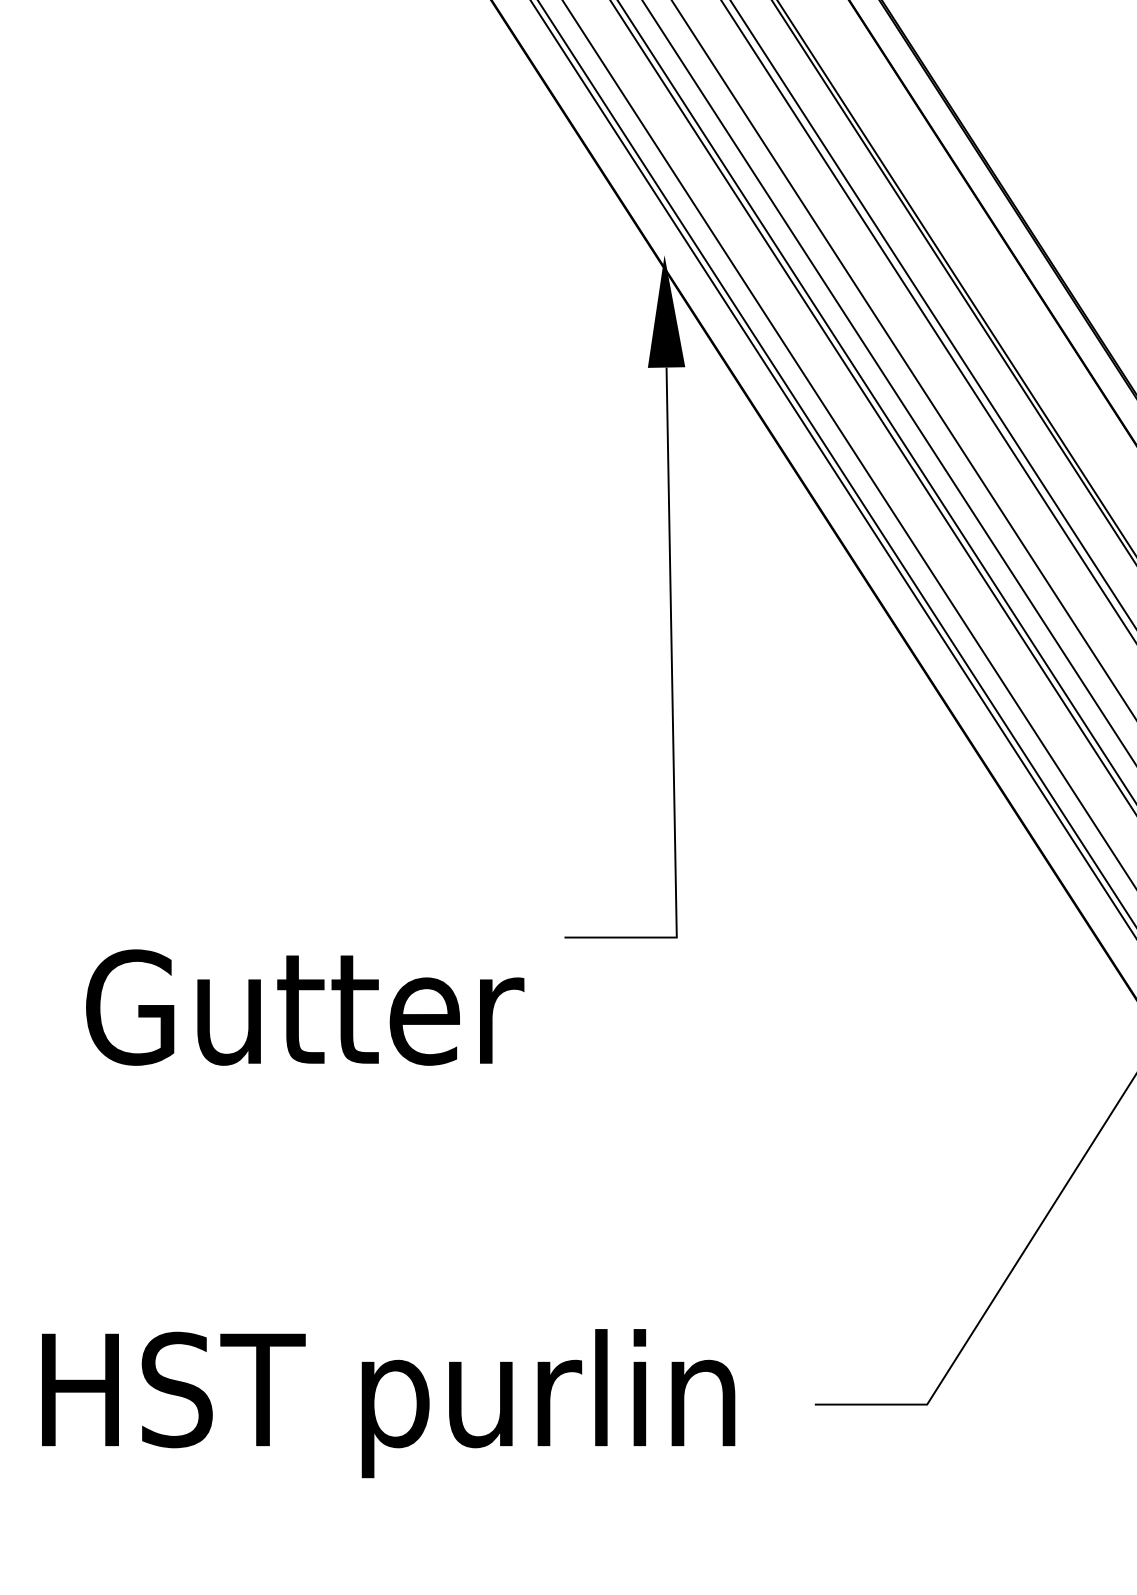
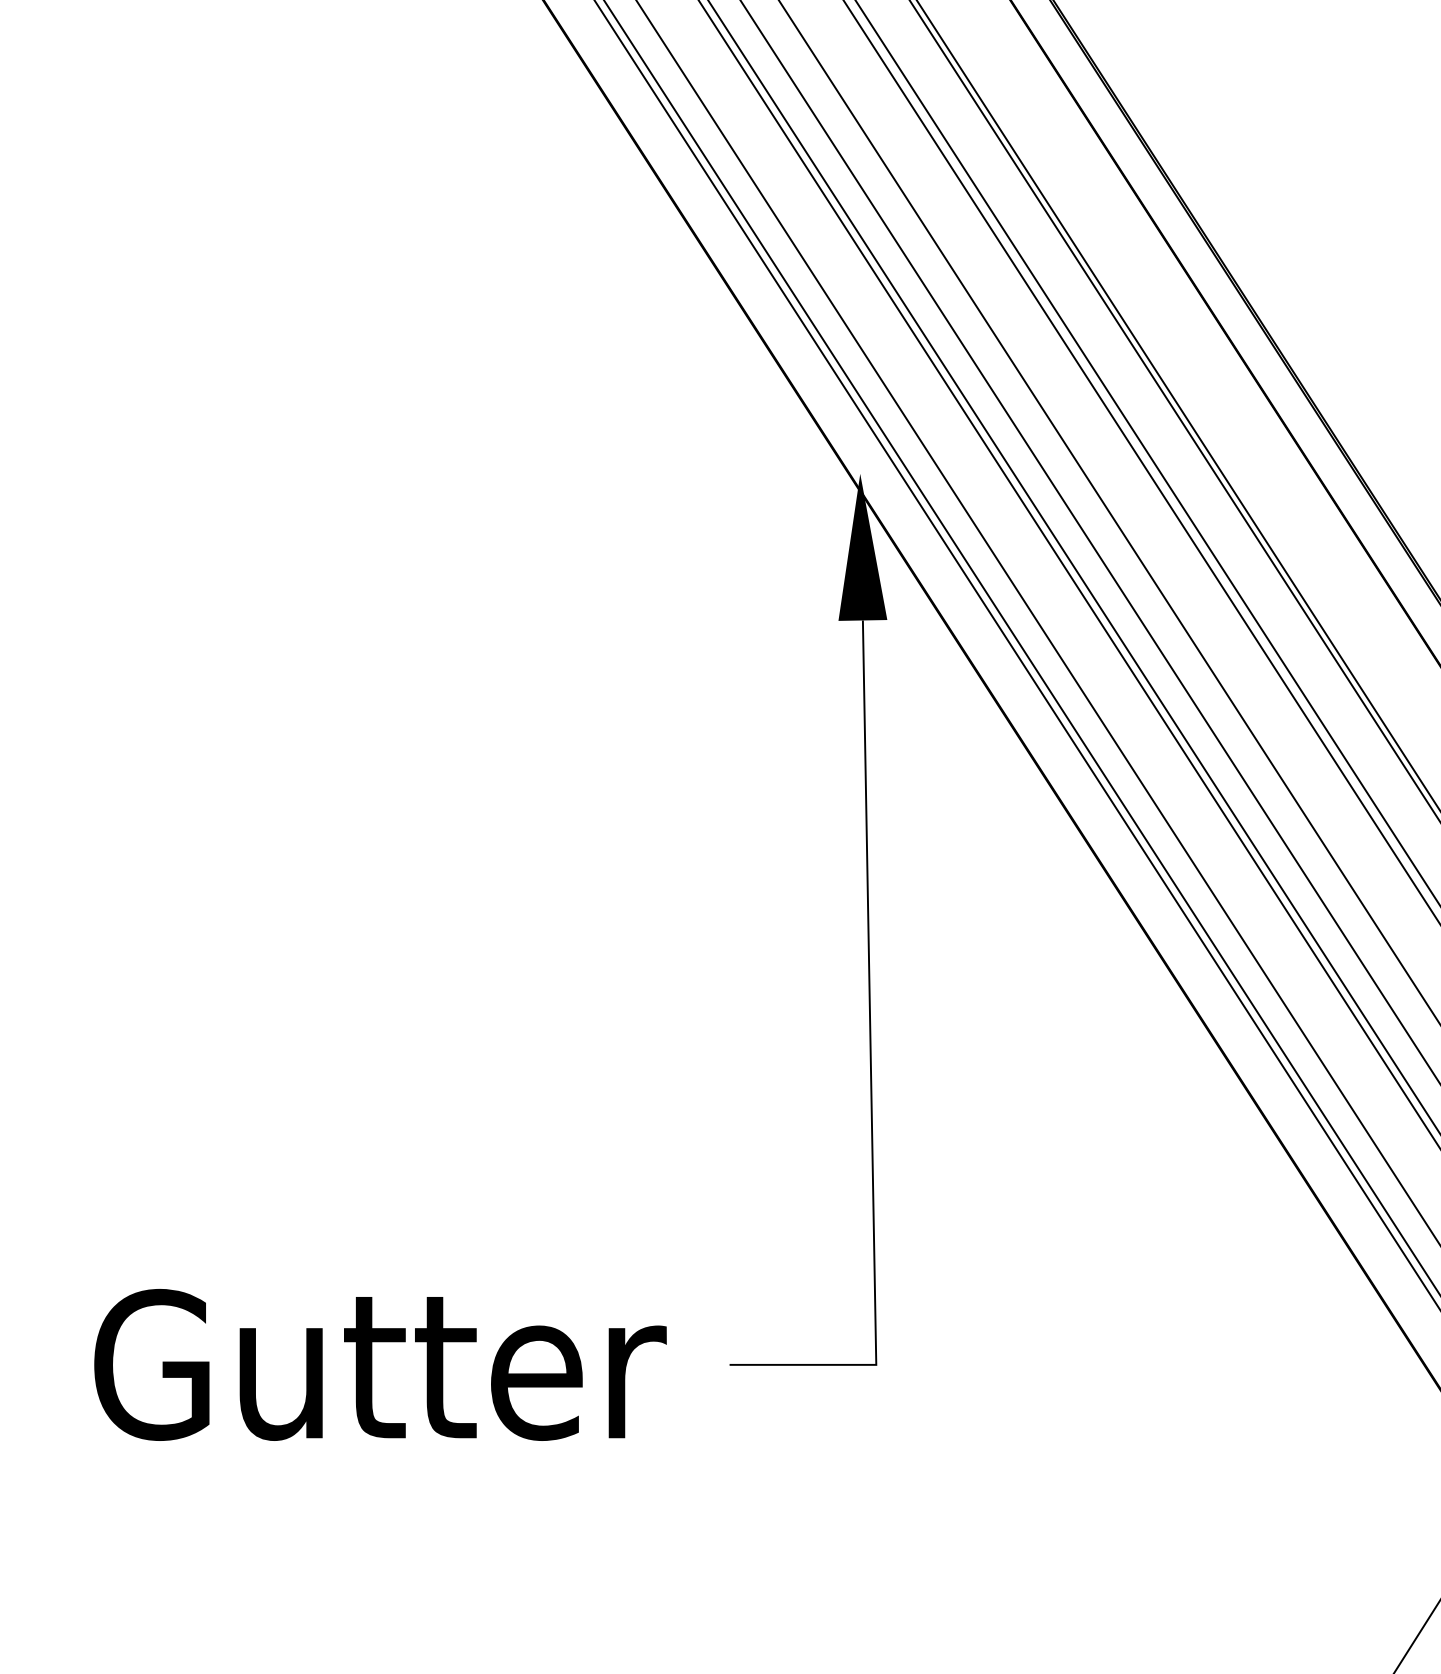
text: (305, 1007) -> (380, 1364), moved

